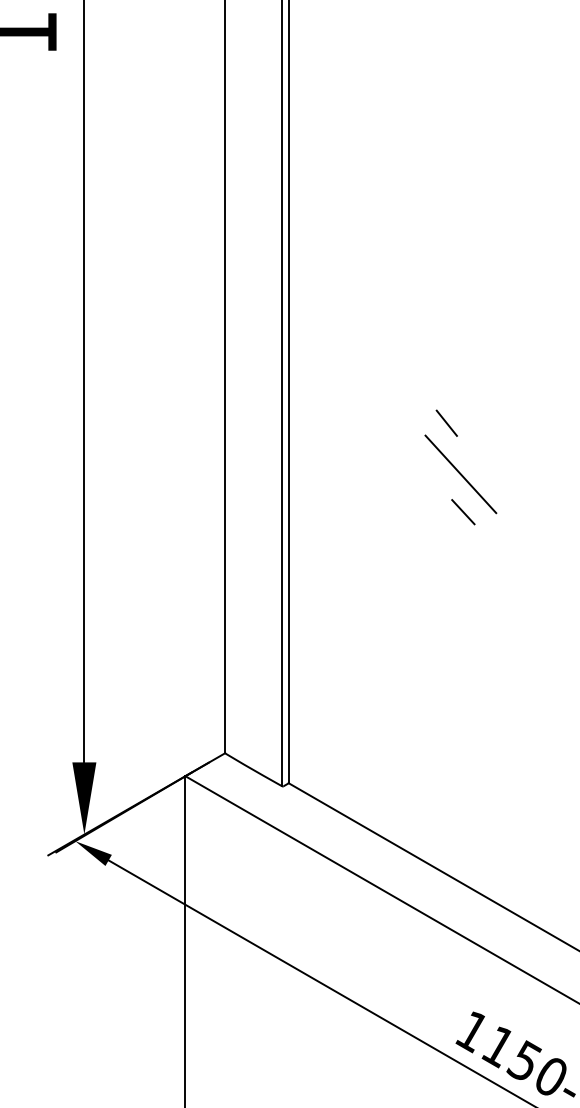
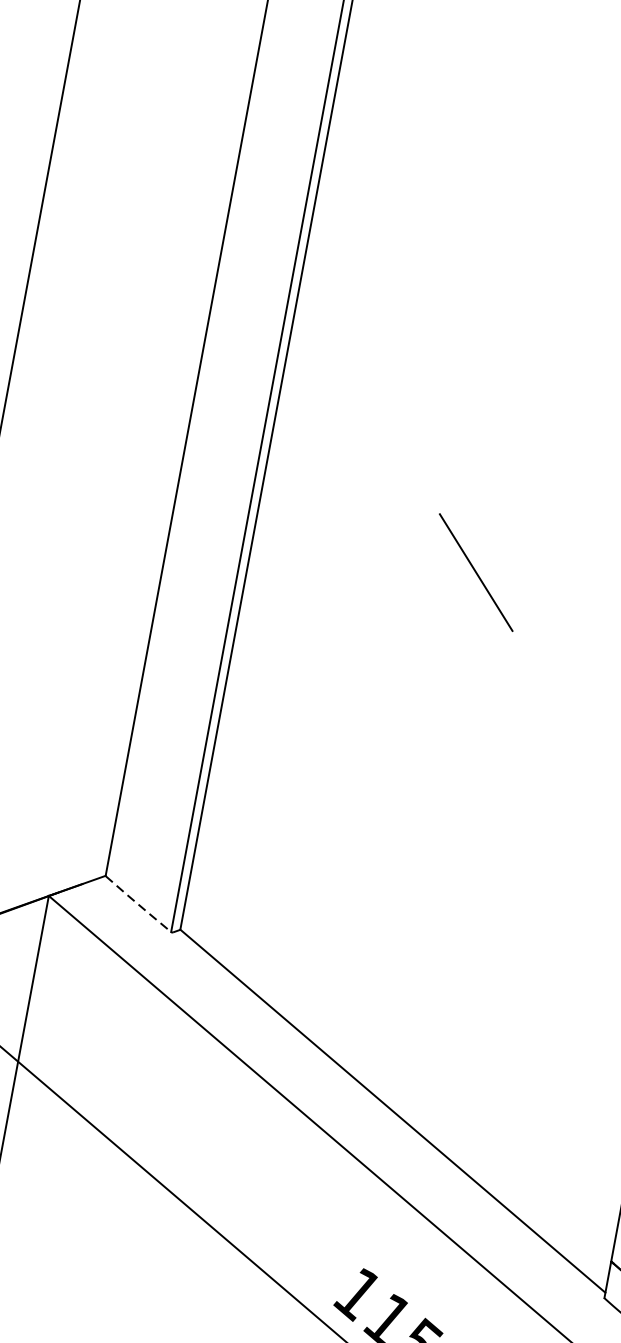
line: (446, 422) -> (470, 502), removed
line: (463, 512) -> (470, 622), removed
line: (254, 770) -> (139, 905), solid -> dashed

